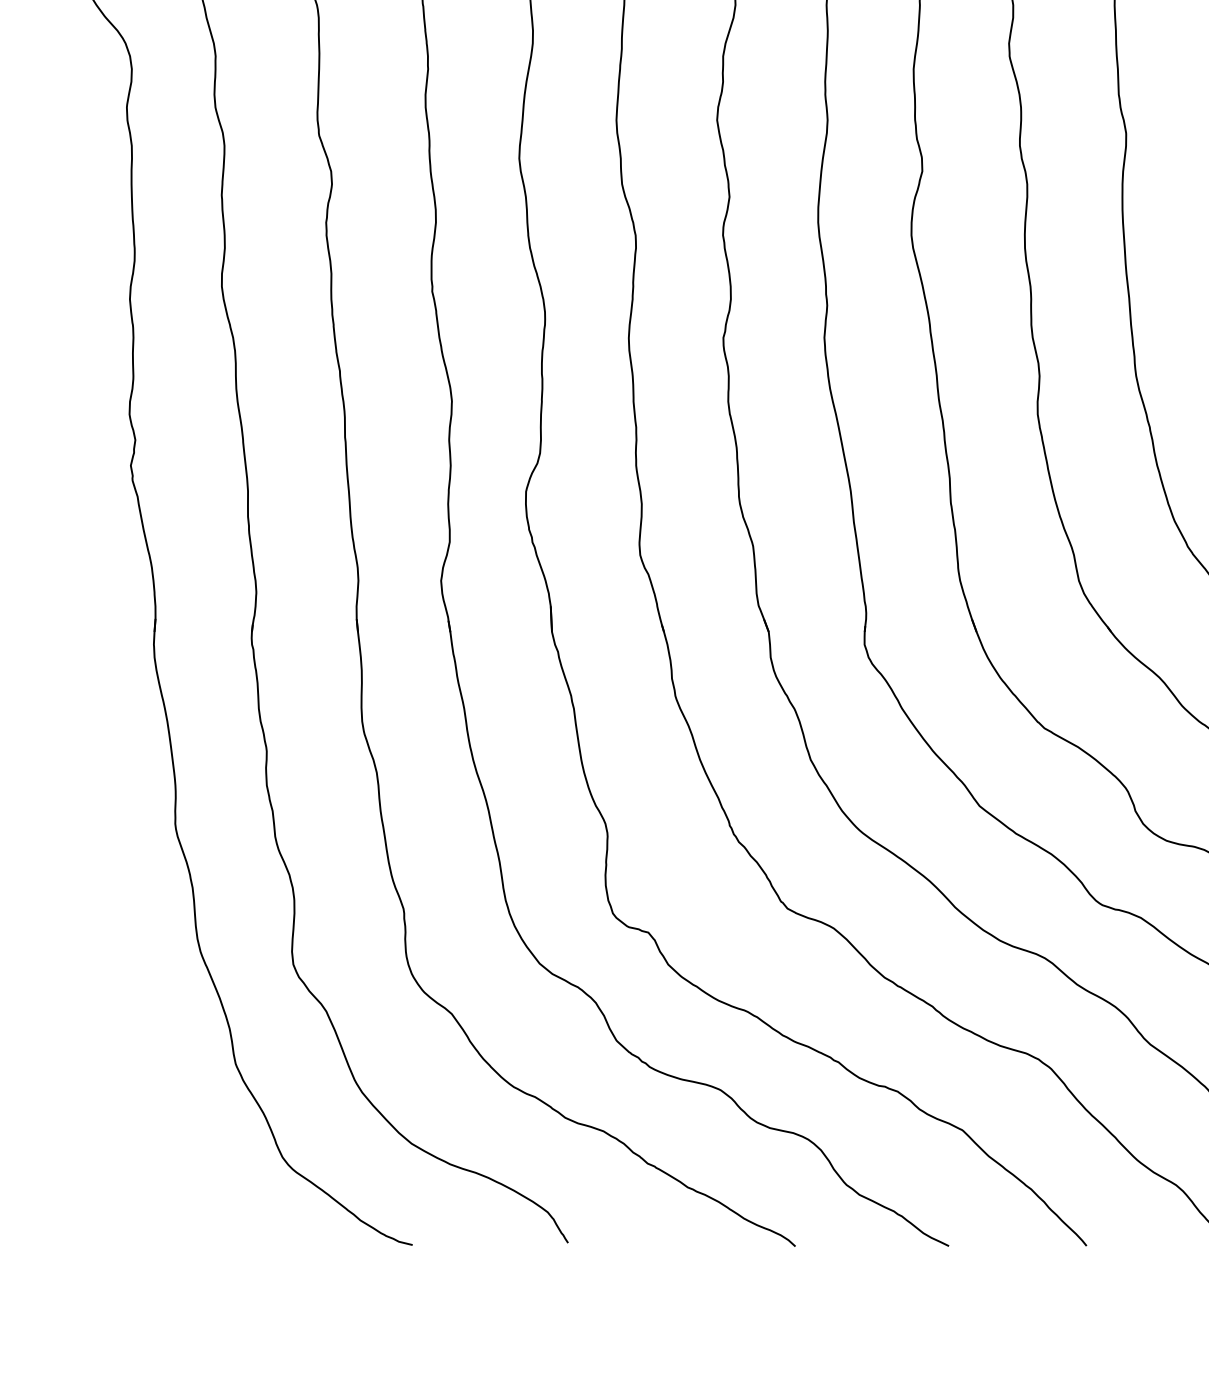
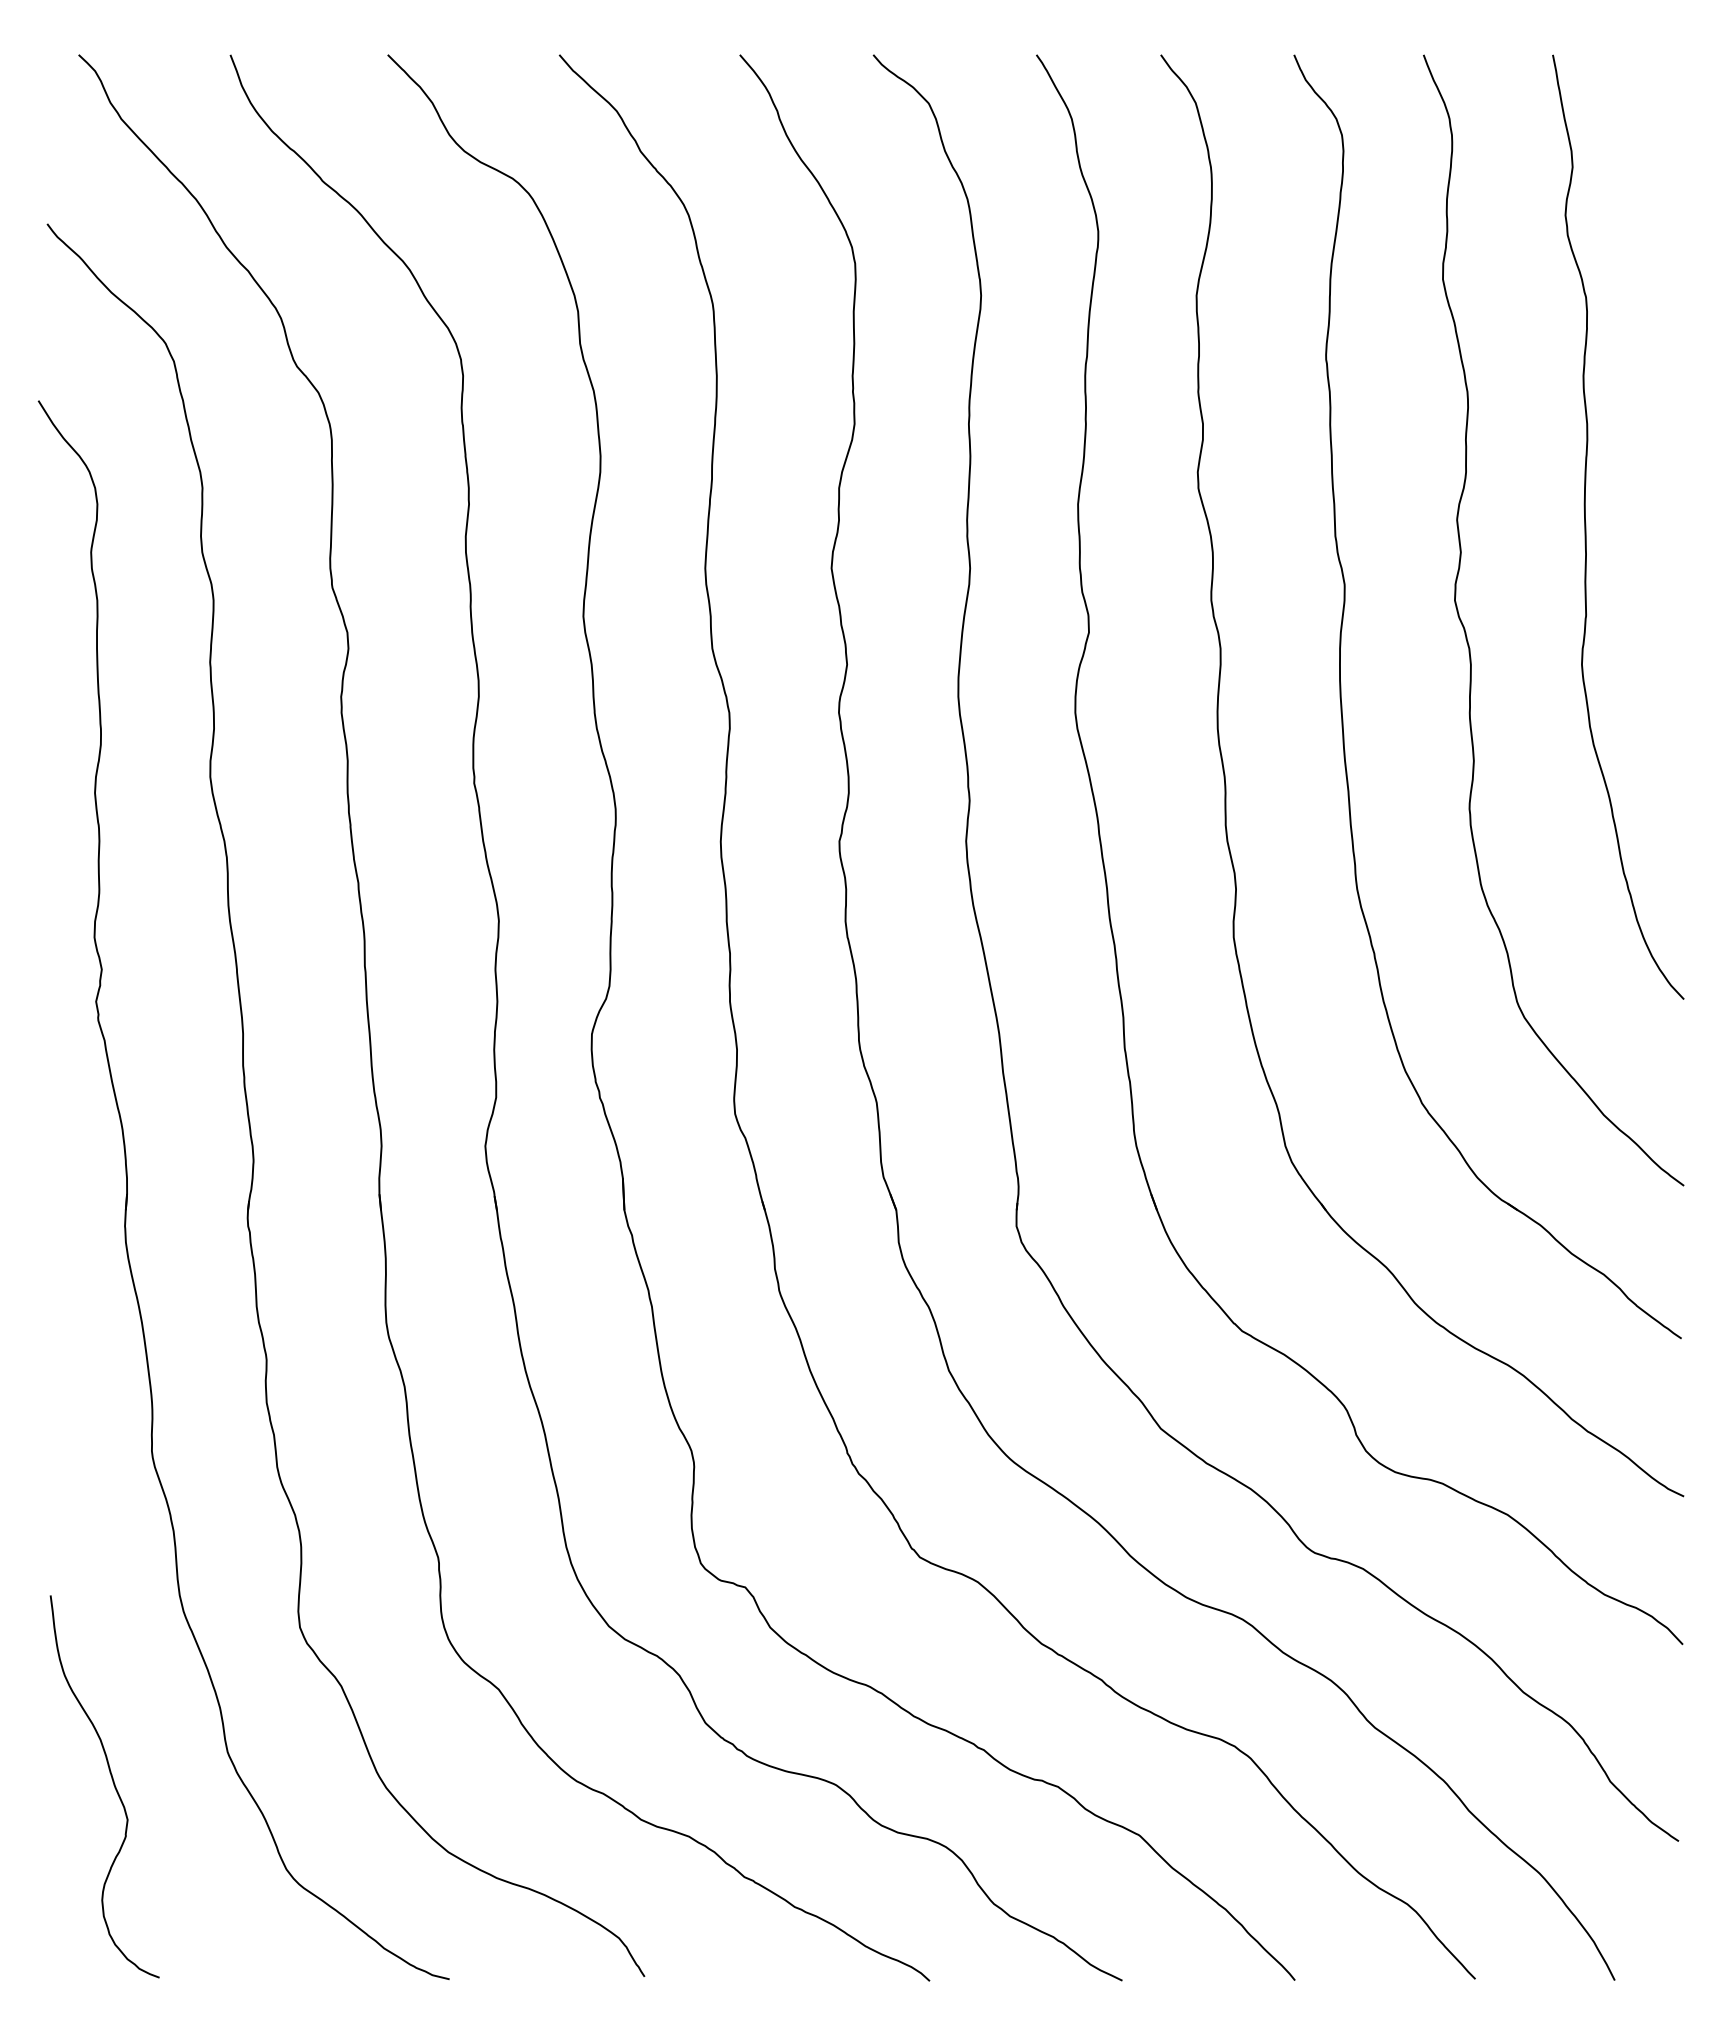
curve: (143, 1088) -> (112, 1782), added

